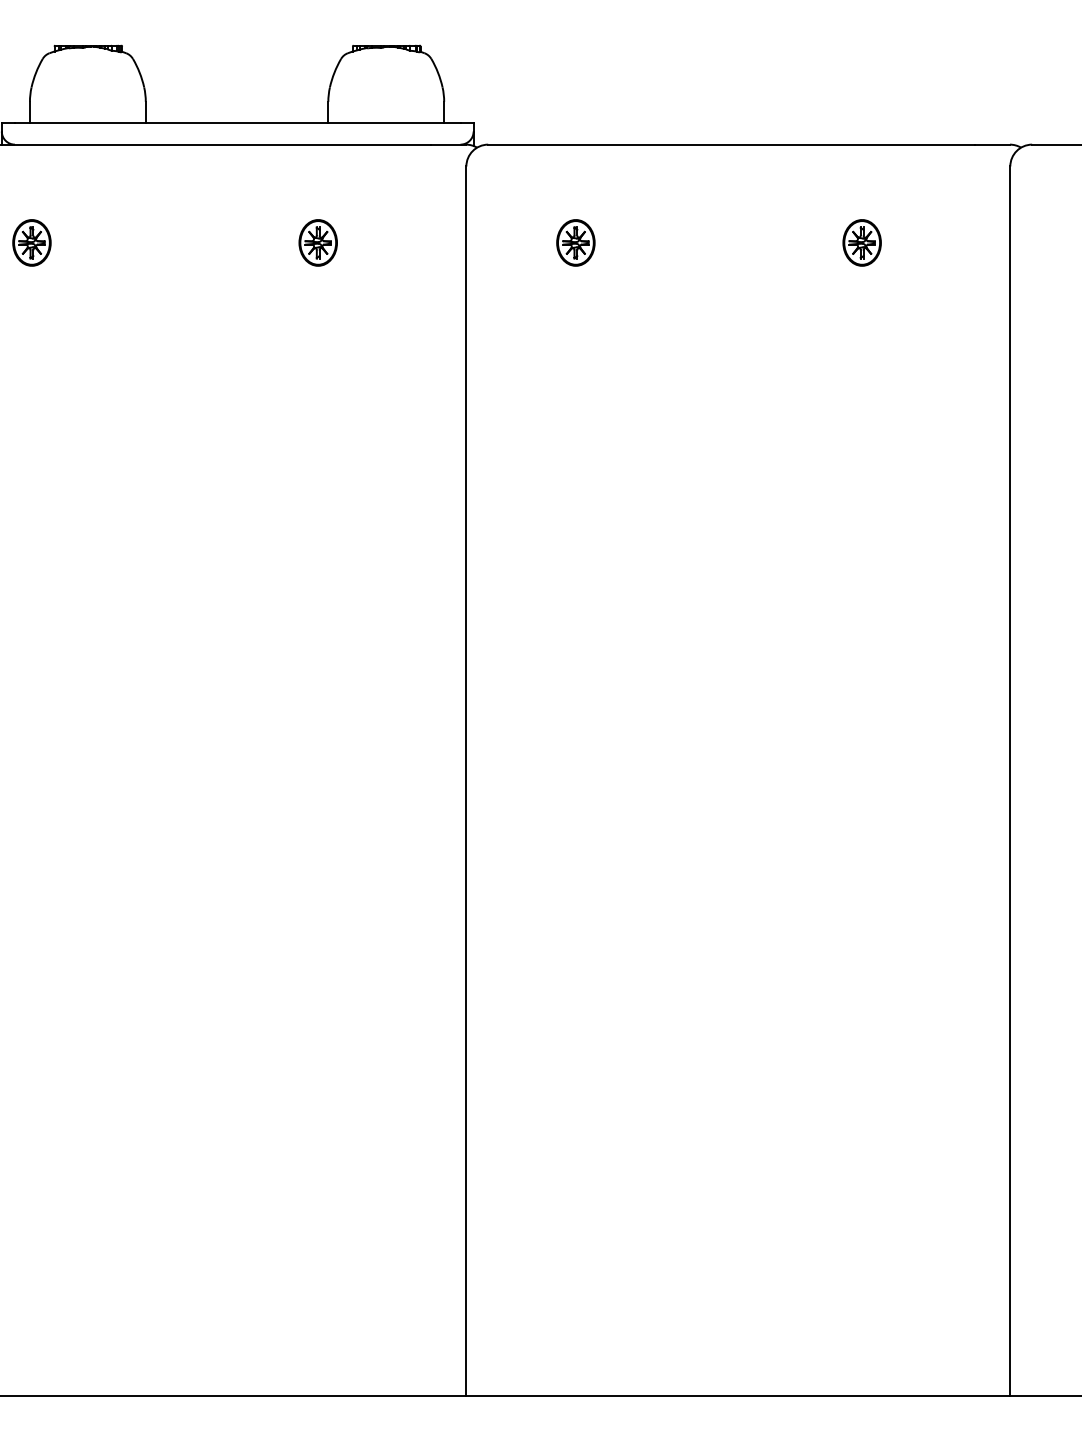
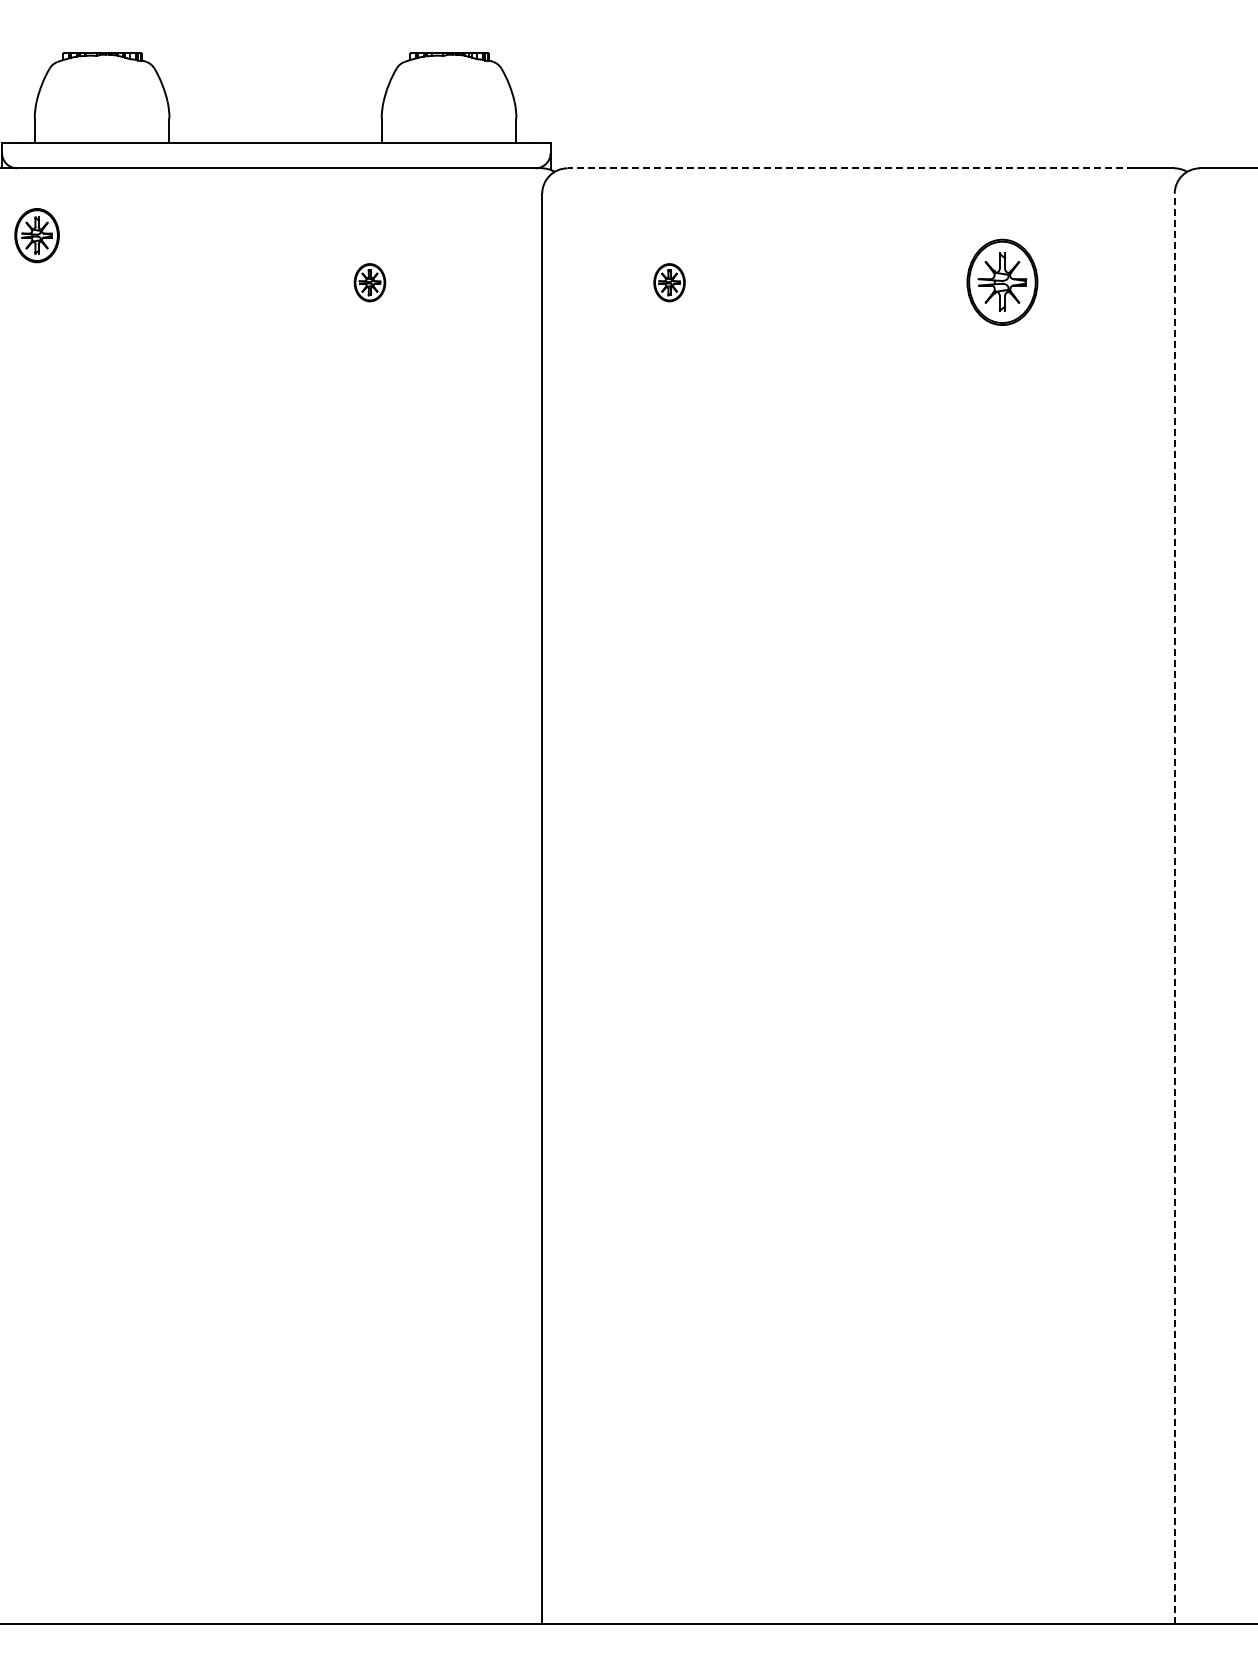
line: (731, 144) -> (850, 168), solid -> dashed
part: (31, 242) -> (36, 235), moved
part: (317, 242) -> (369, 282), size x0.7
part: (575, 242) -> (669, 282), size x0.7
part: (862, 242) -> (1002, 282), size x1.6
line: (1010, 781) -> (1174, 908), solid -> dashed

